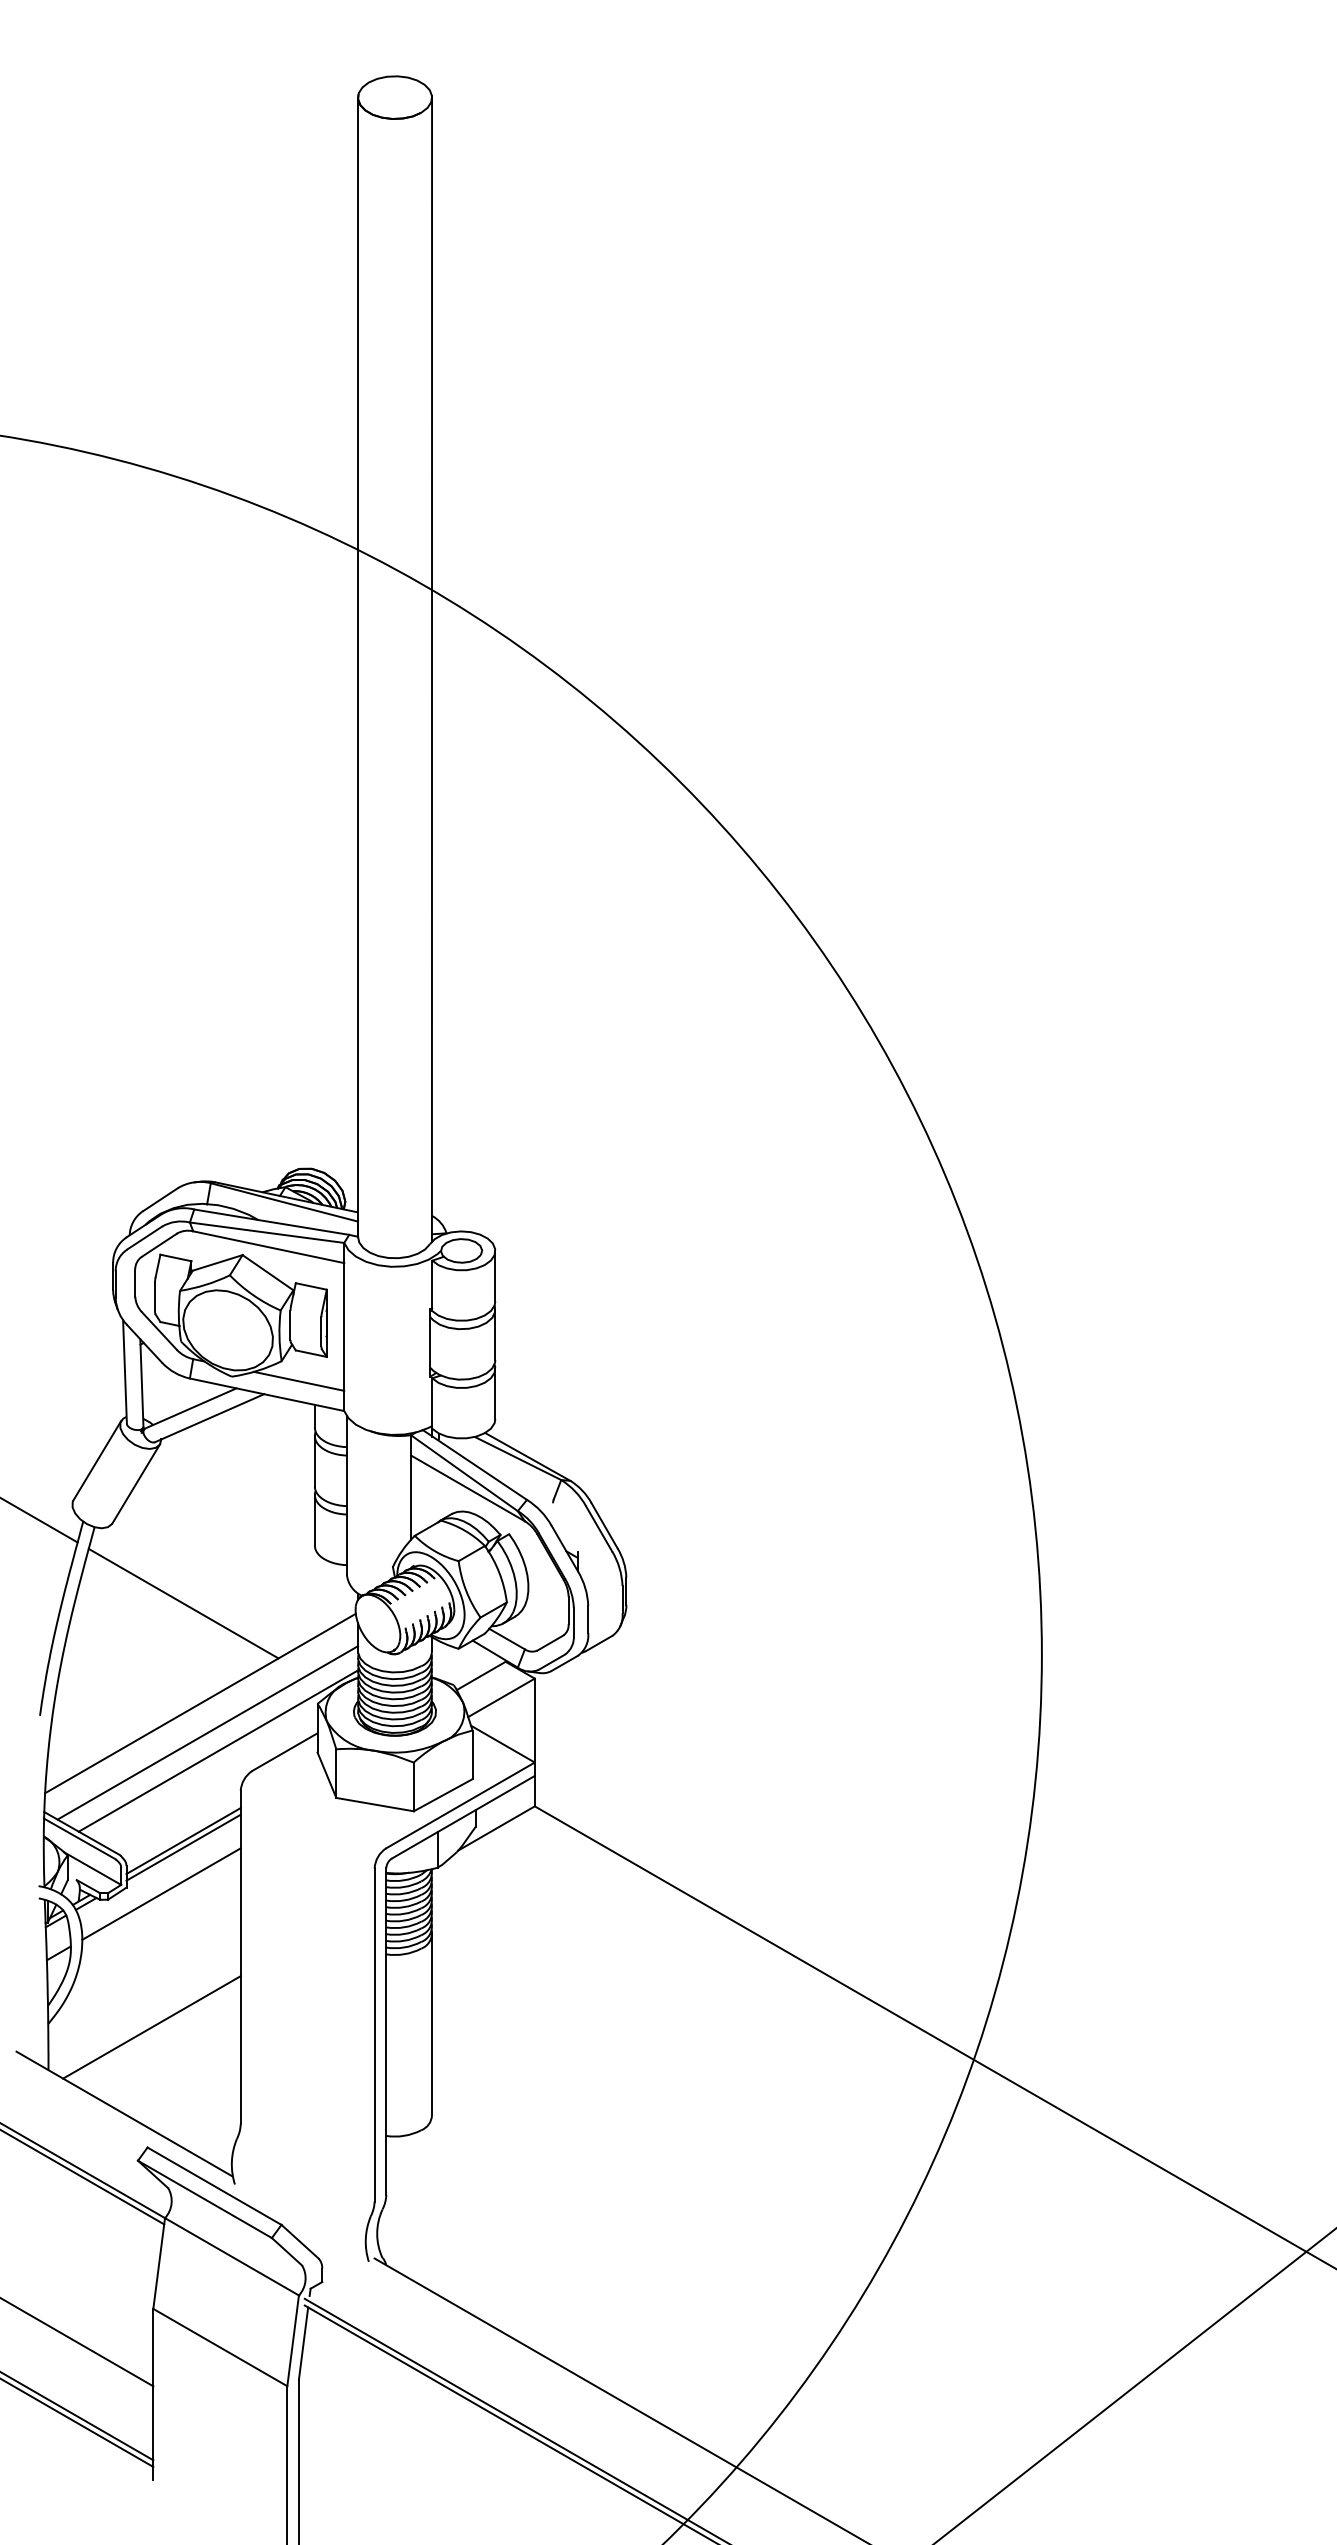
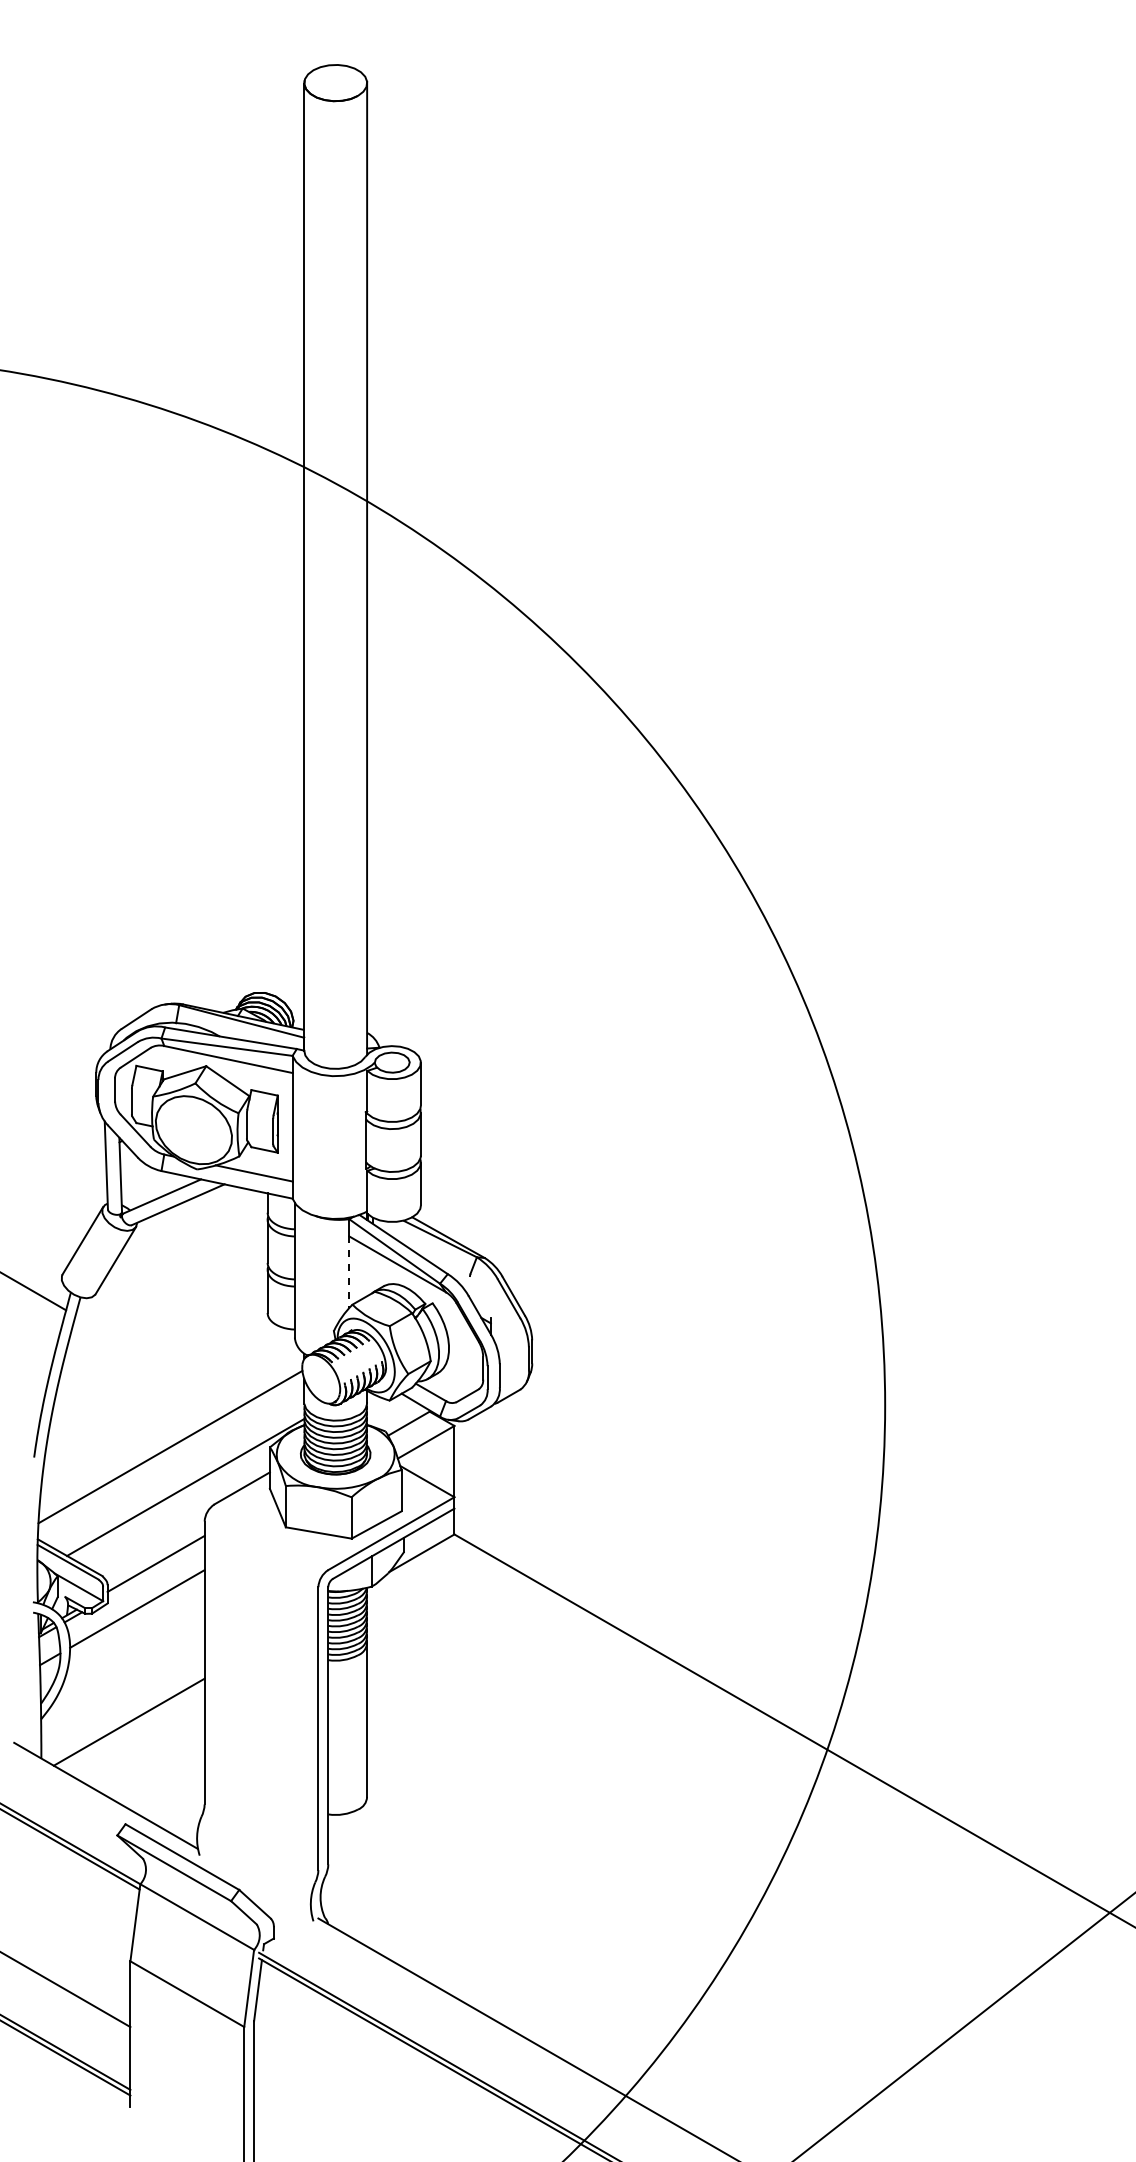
line: (411, 1498) -> (349, 1272), solid -> dashed
line: (183, 1603) -> (156, 1362), removed
line: (207, 1732) -> (176, 1471), removed
line: (183, 1847) -> (156, 1569), removed

